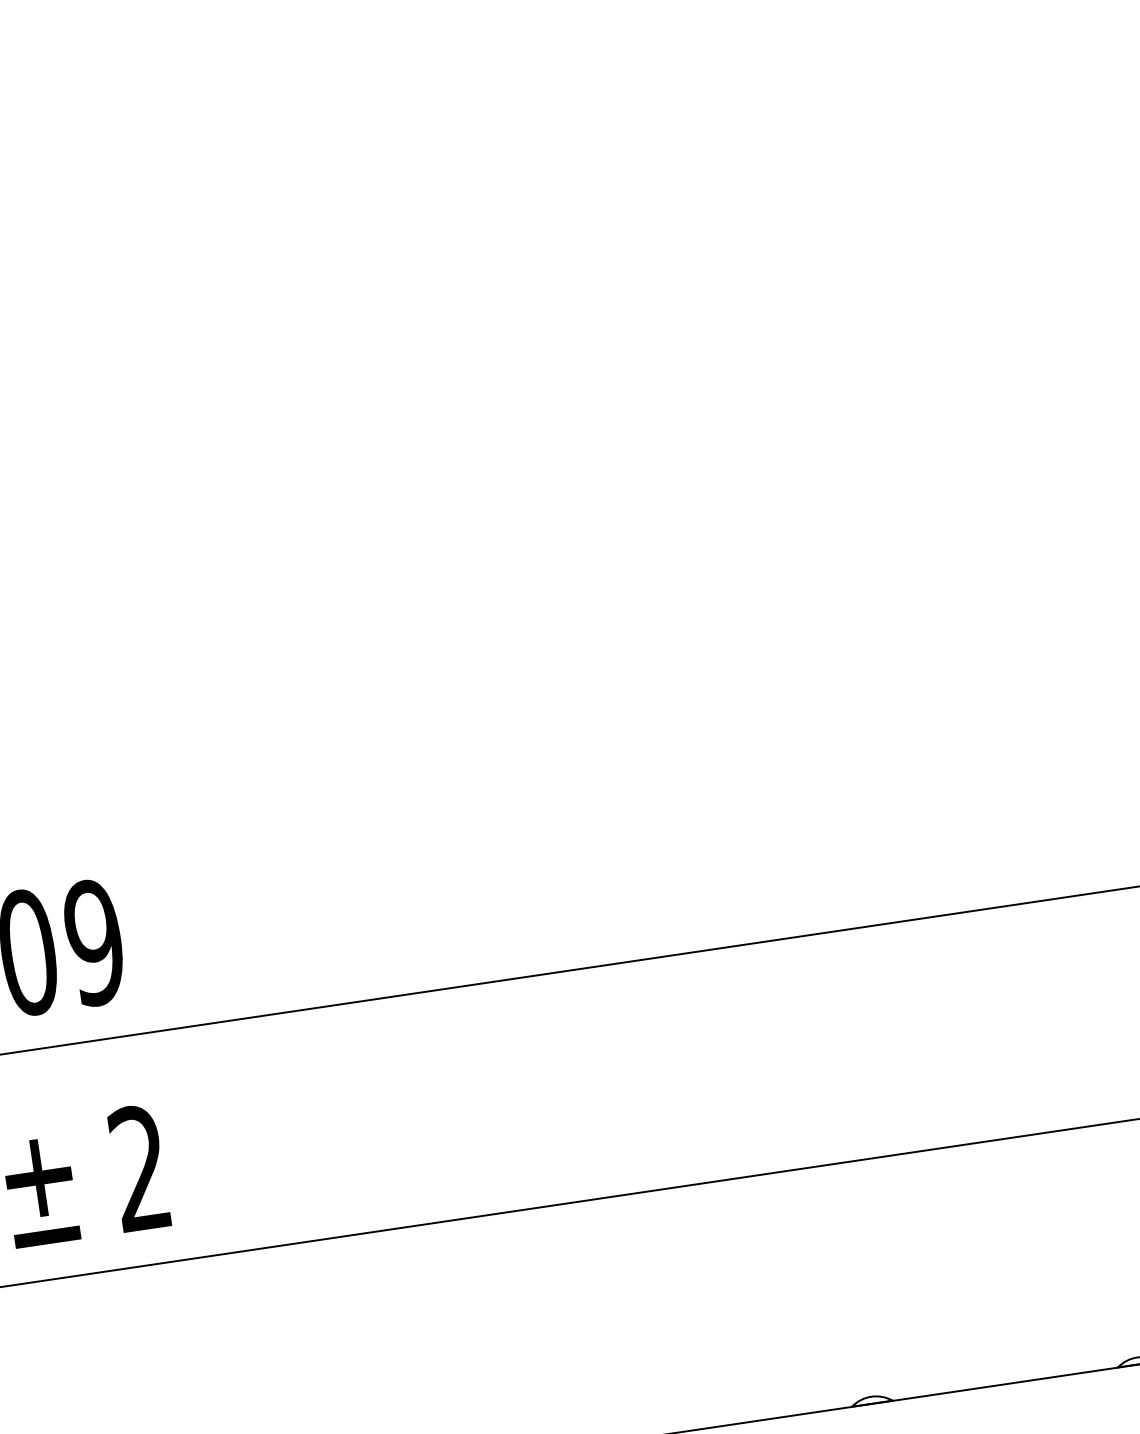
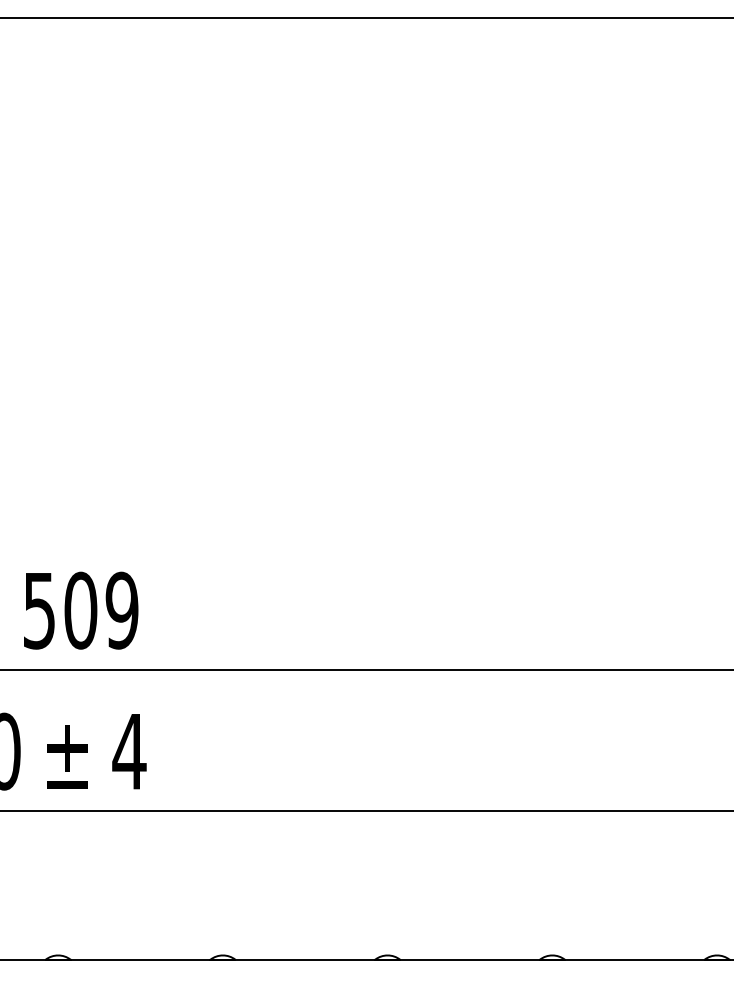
text: (139, 1166) -> (129, 750), 2 -> 4

